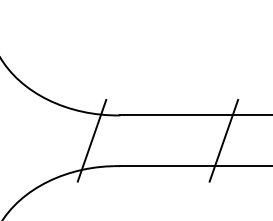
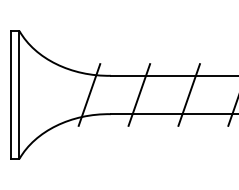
line: (158, 140) -> (139, 94), added

